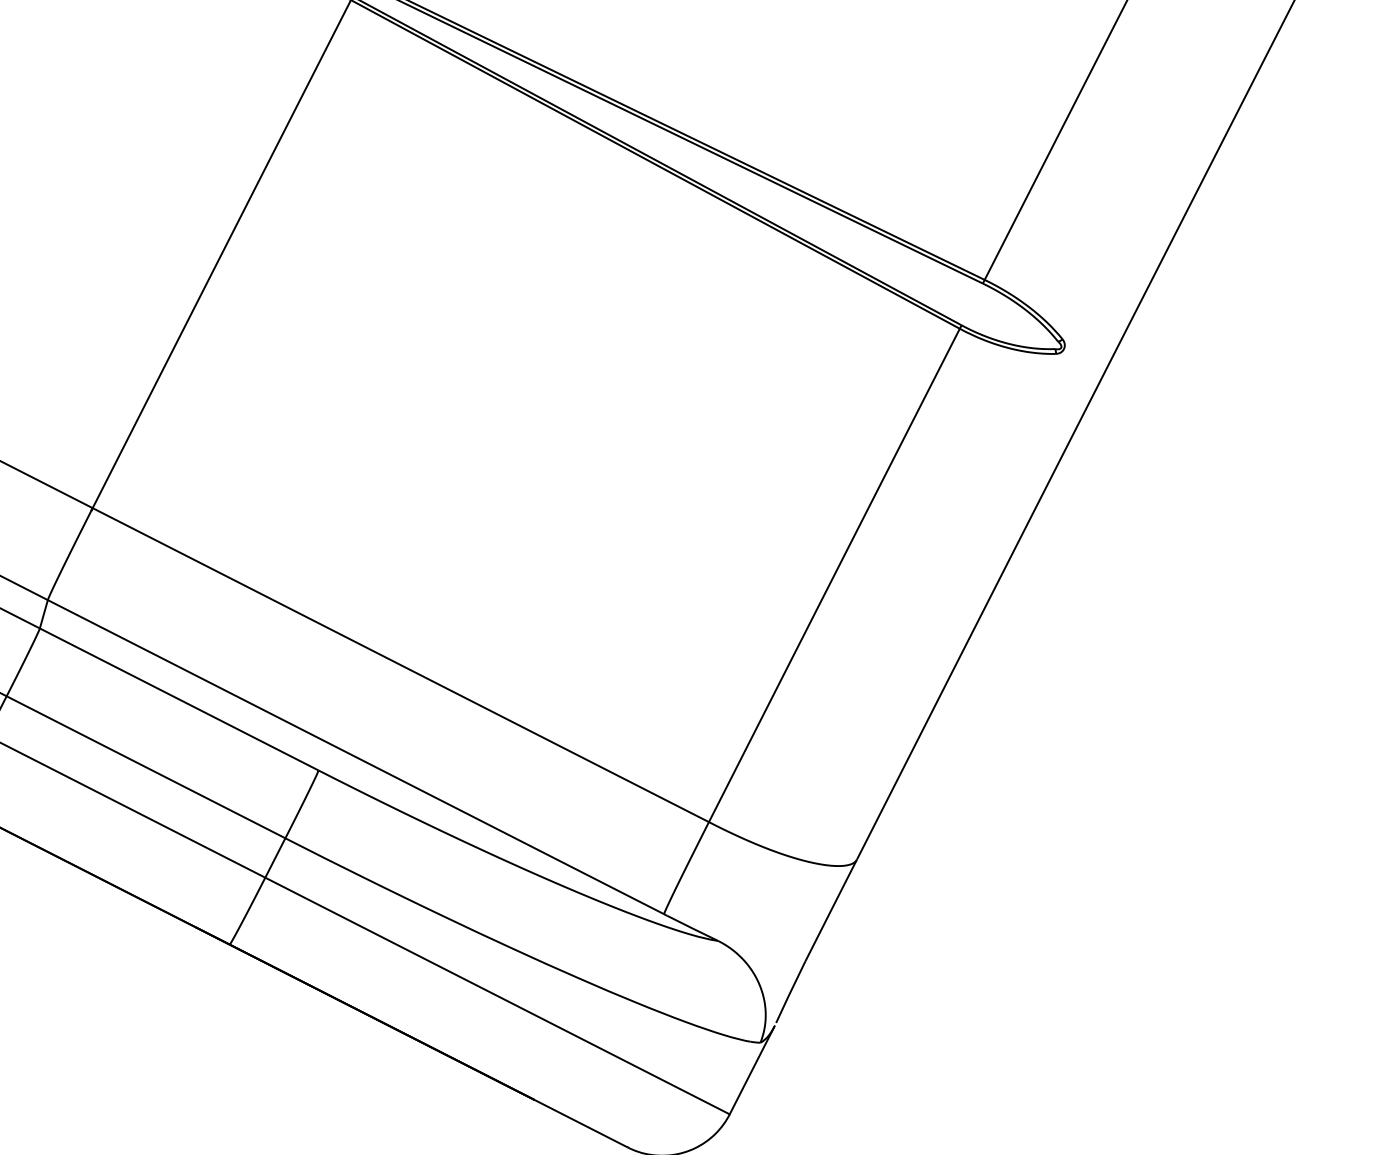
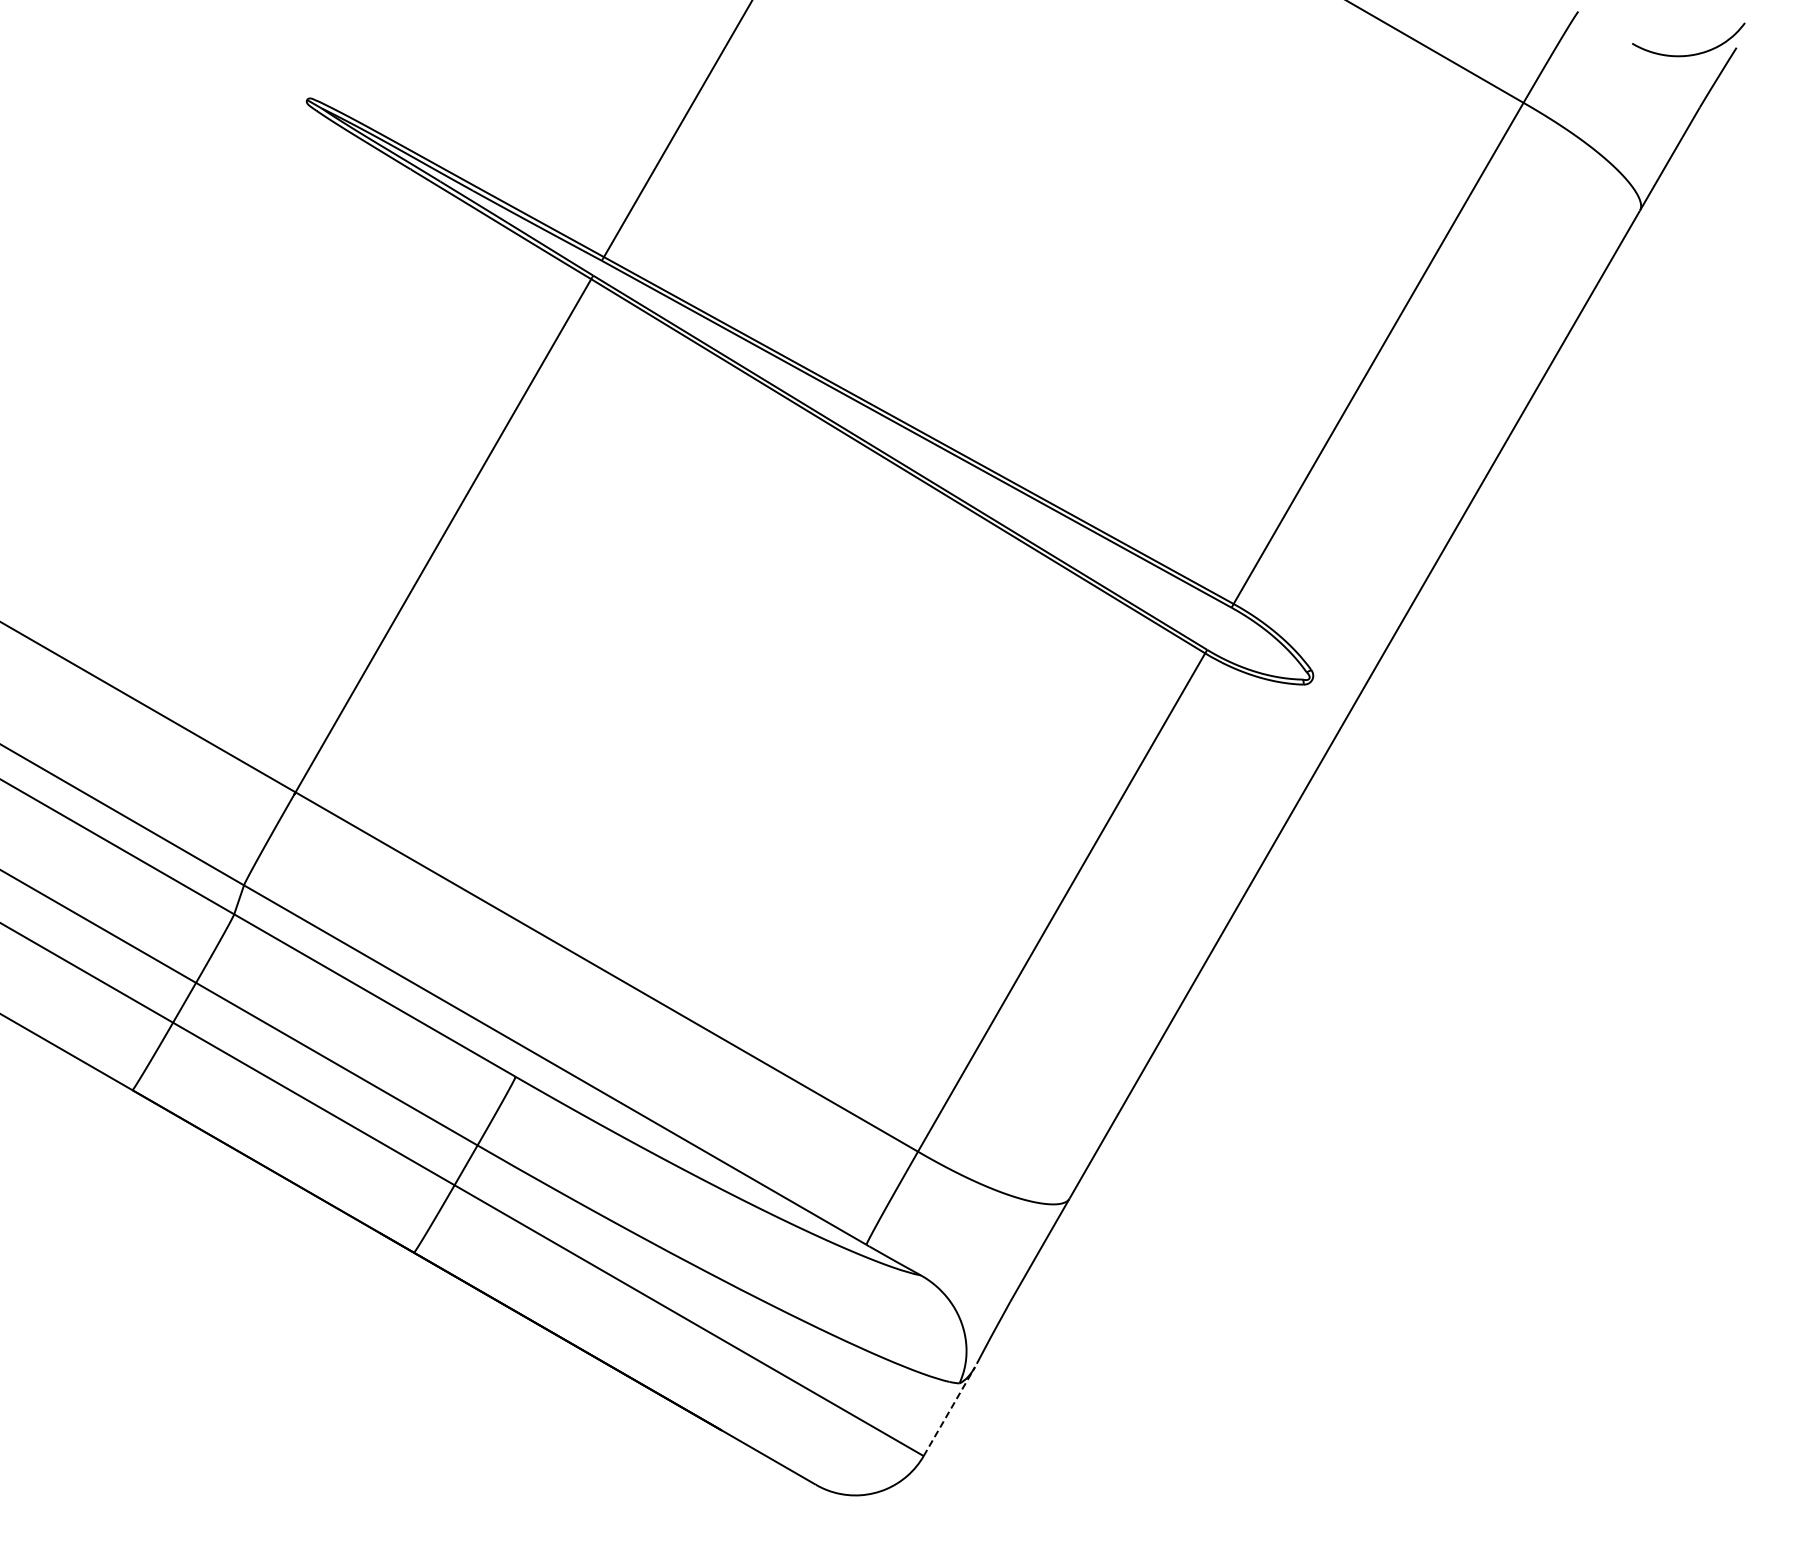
line: (752, 1070) -> (949, 1411), solid -> dashed

